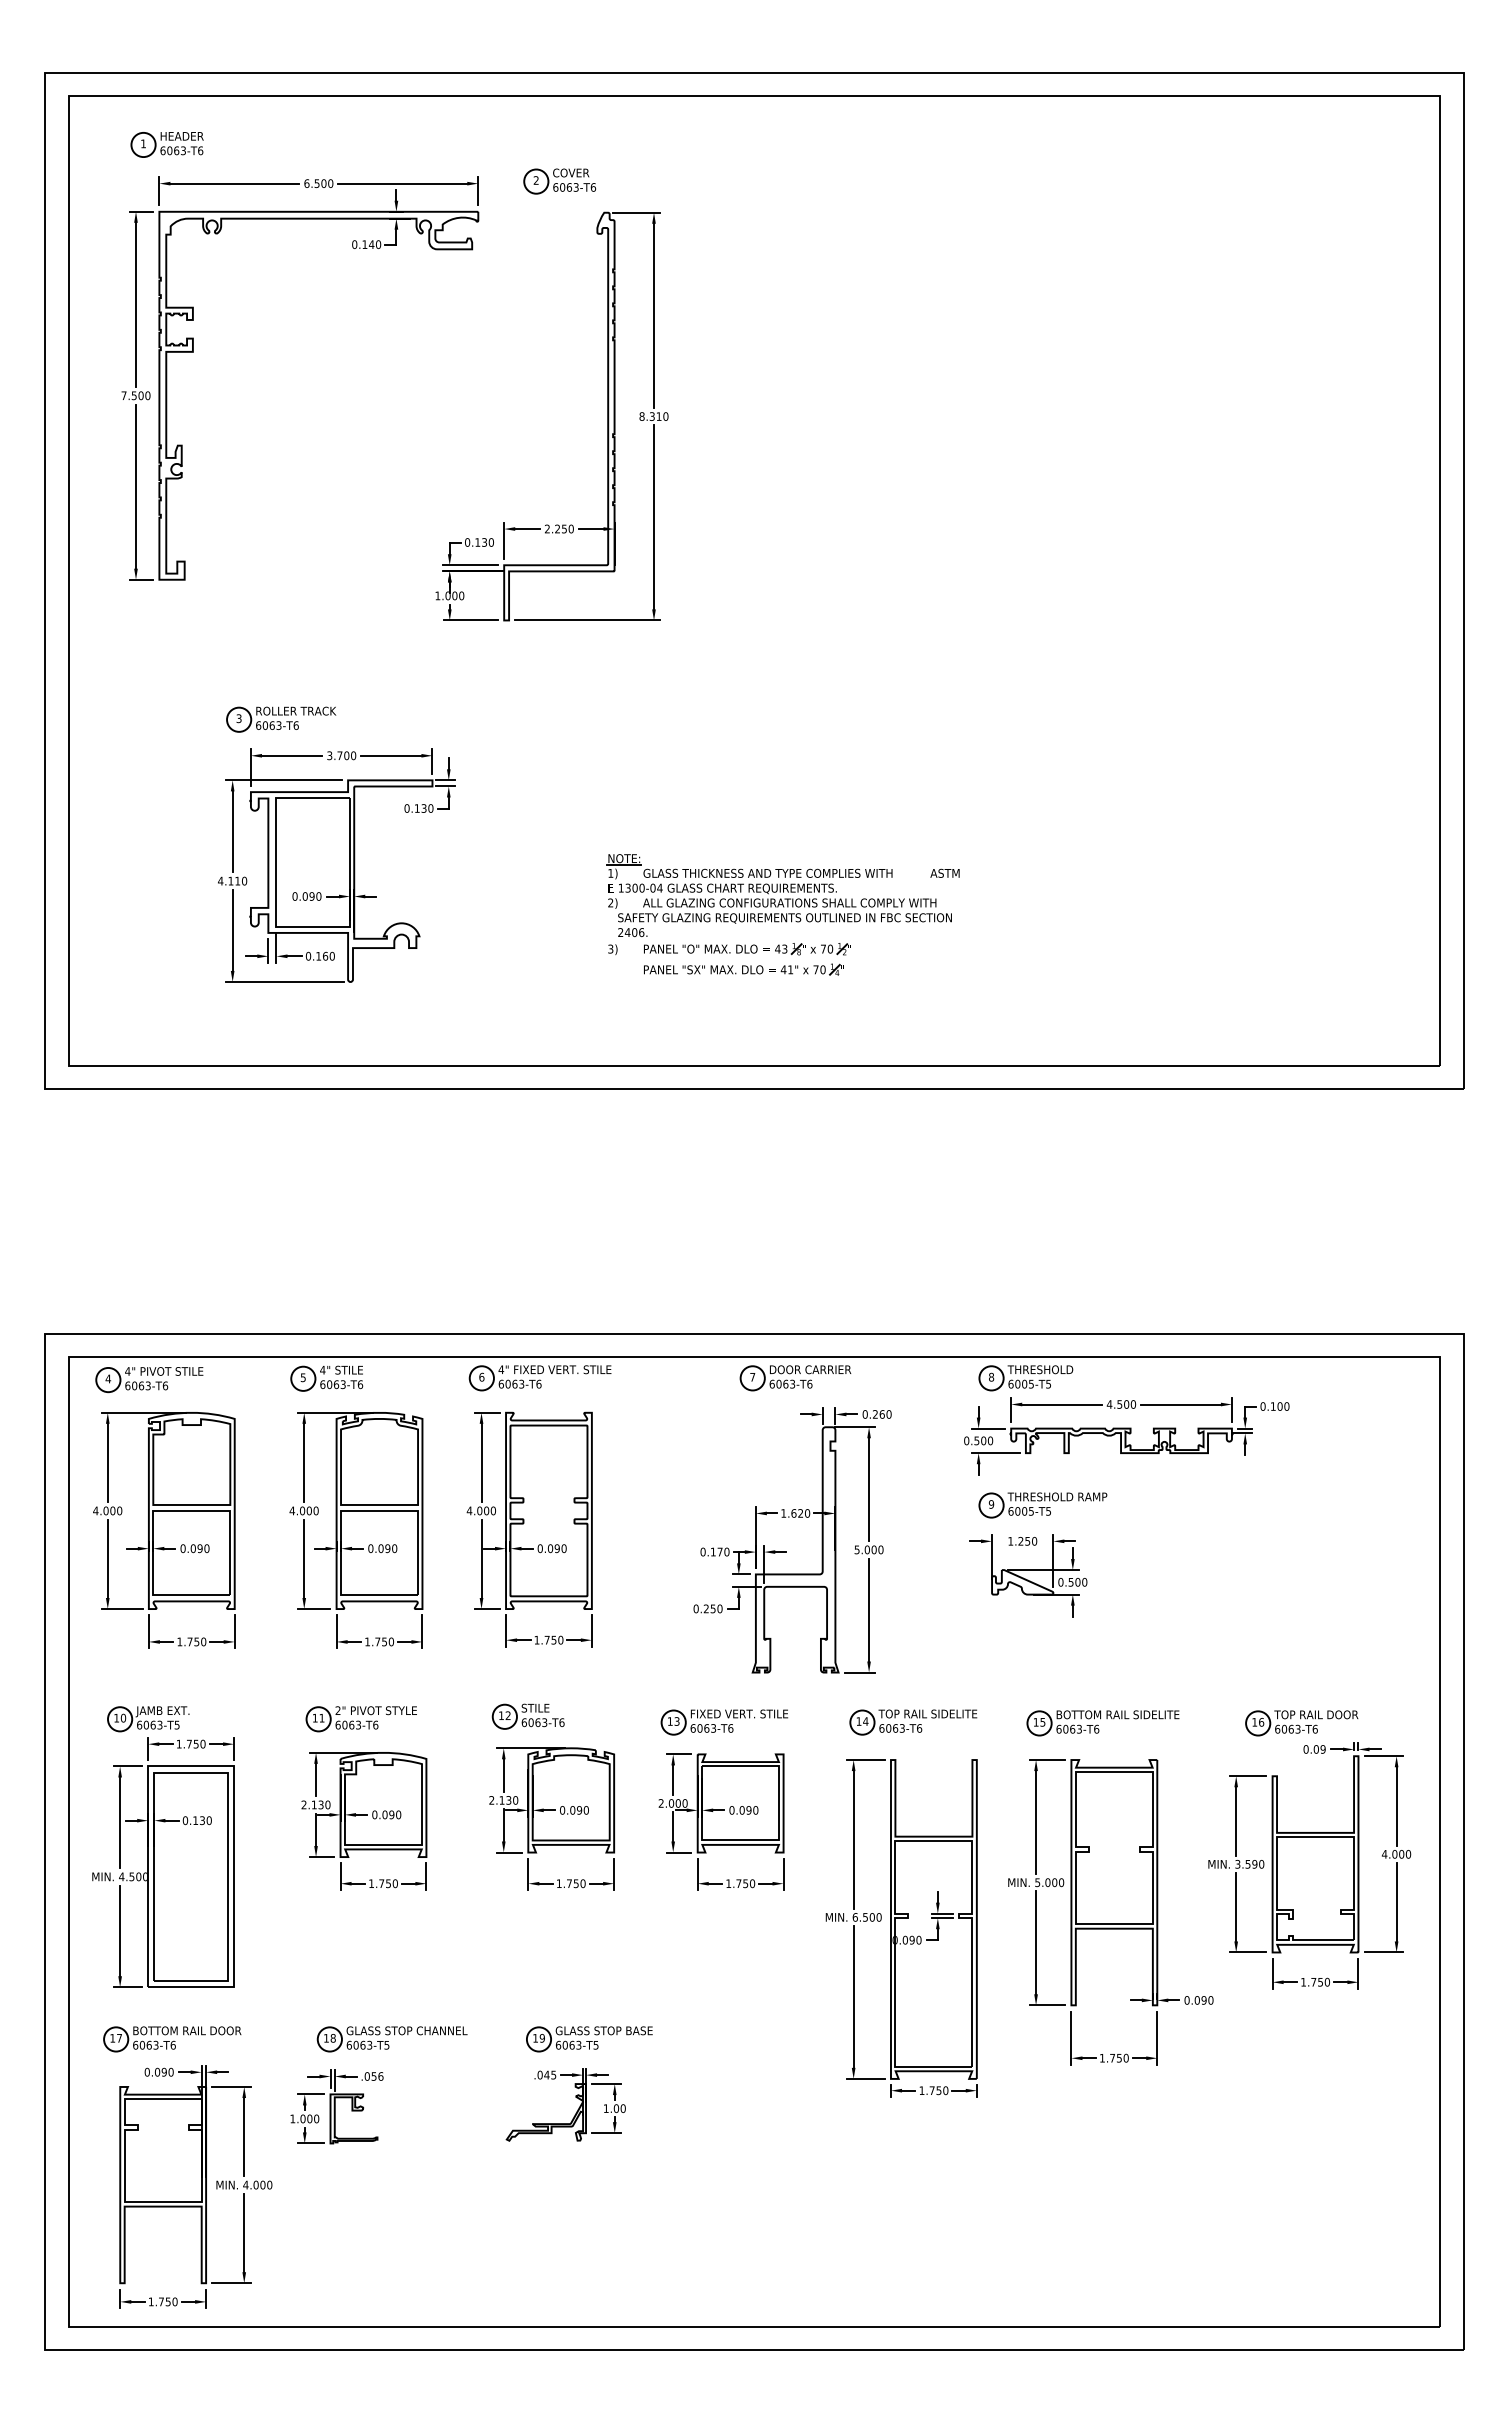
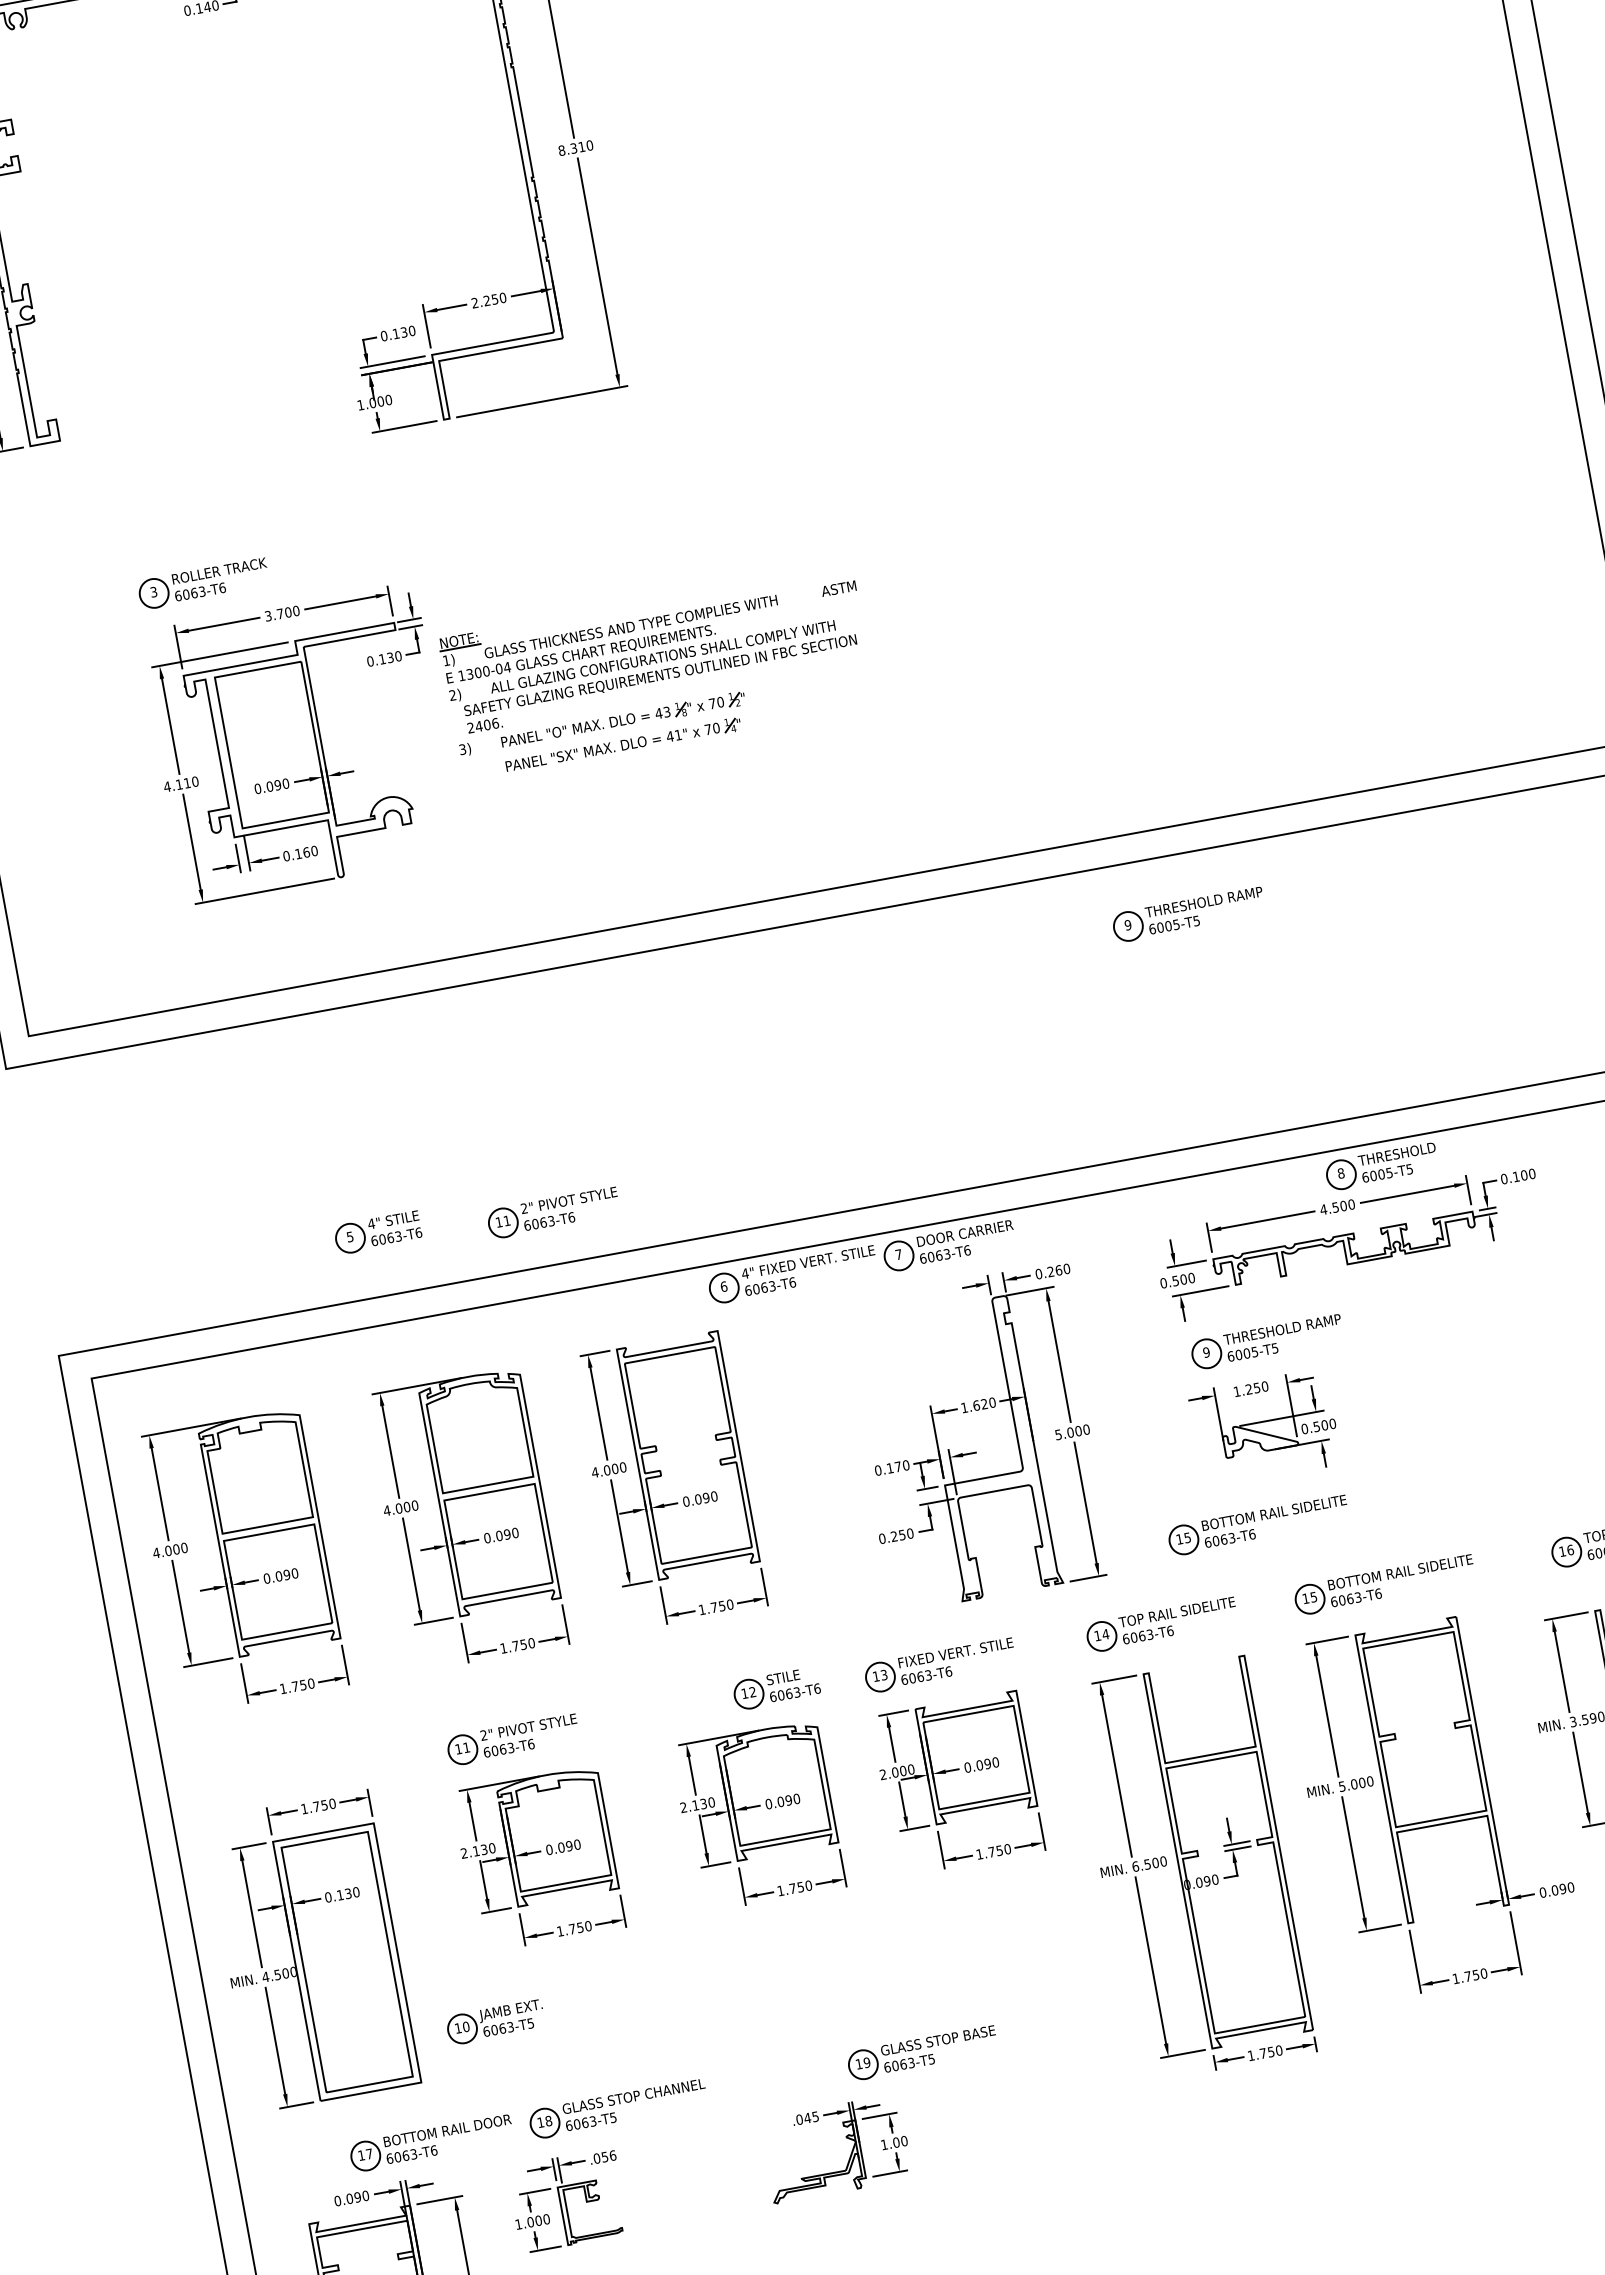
part: (782, 914) -> (656, 671), moved
part: (1042, 1141) -> (1188, 915), added
part: (473, 1291) -> (552, 1214), added
part: (326, 1378) -> (377, 1232), moved
part: (539, 1378) -> (791, 1275), moved
part: (1025, 1378) -> (1381, 1167), moved
part: (149, 1380) -> (191, 1388), removed
part: (1007, 1655) -> (1257, 1526), added
part: (527, 1716) -> (775, 1688), moved
part: (148, 1719) -> (495, 2023), moved
part: (172, 2039) -> (431, 2143), moved
part: (589, 2039) -> (922, 2053), moved

